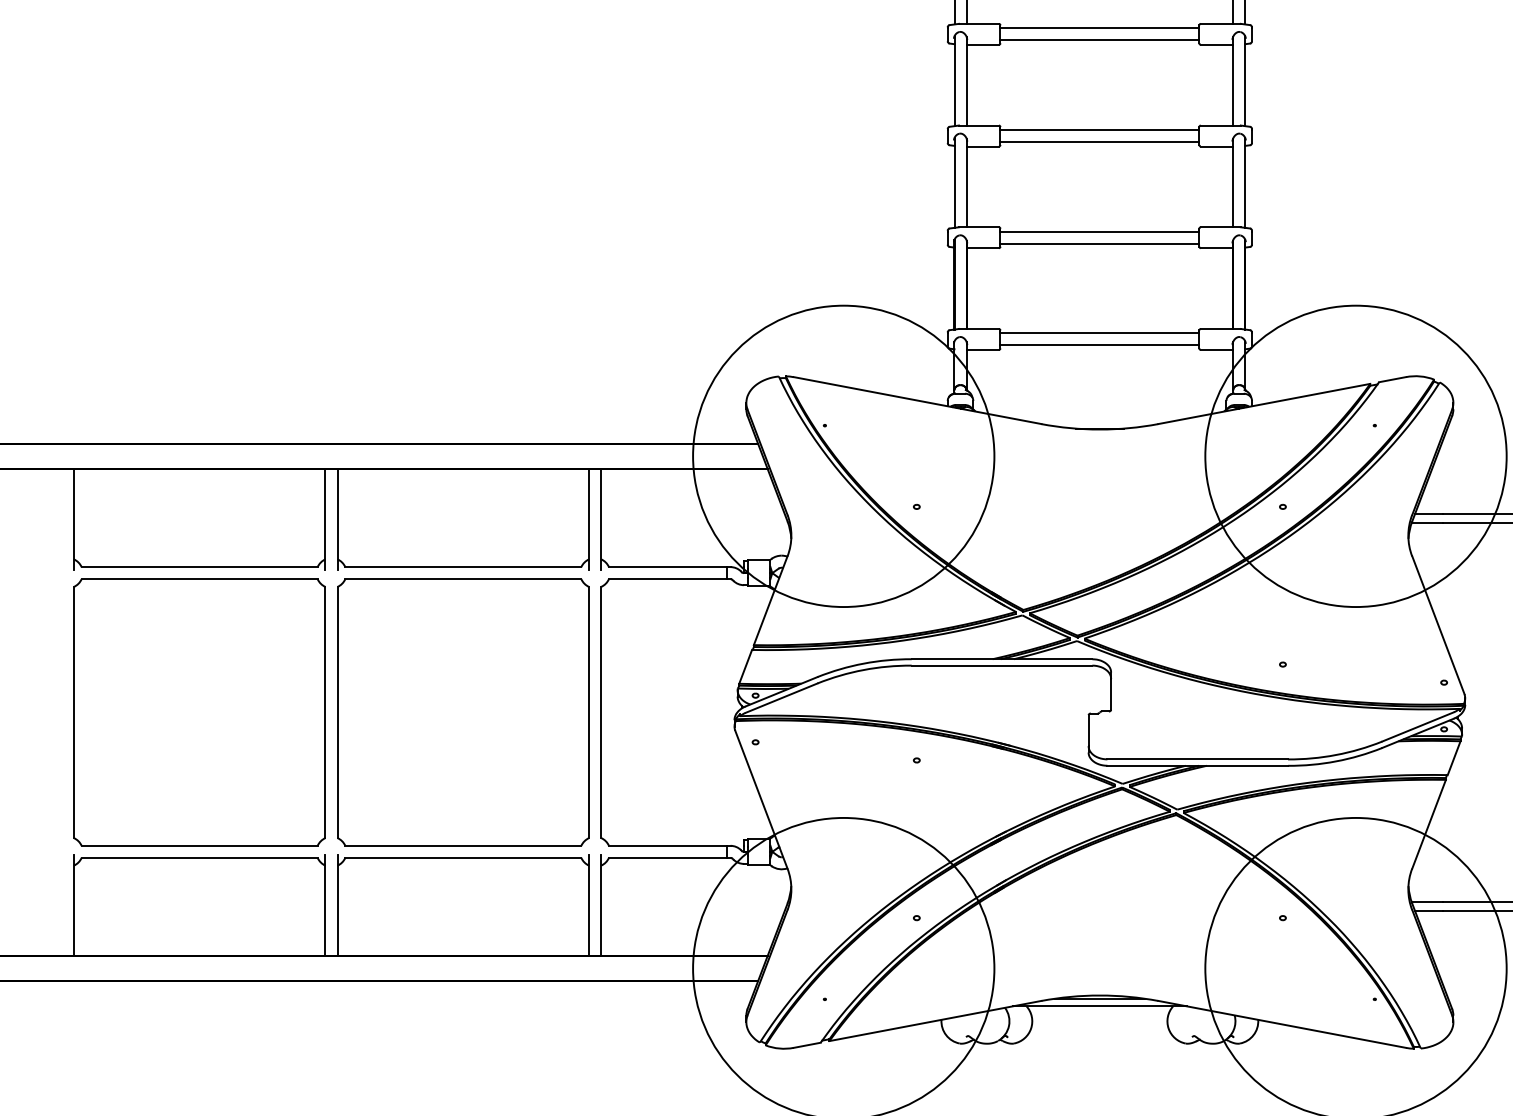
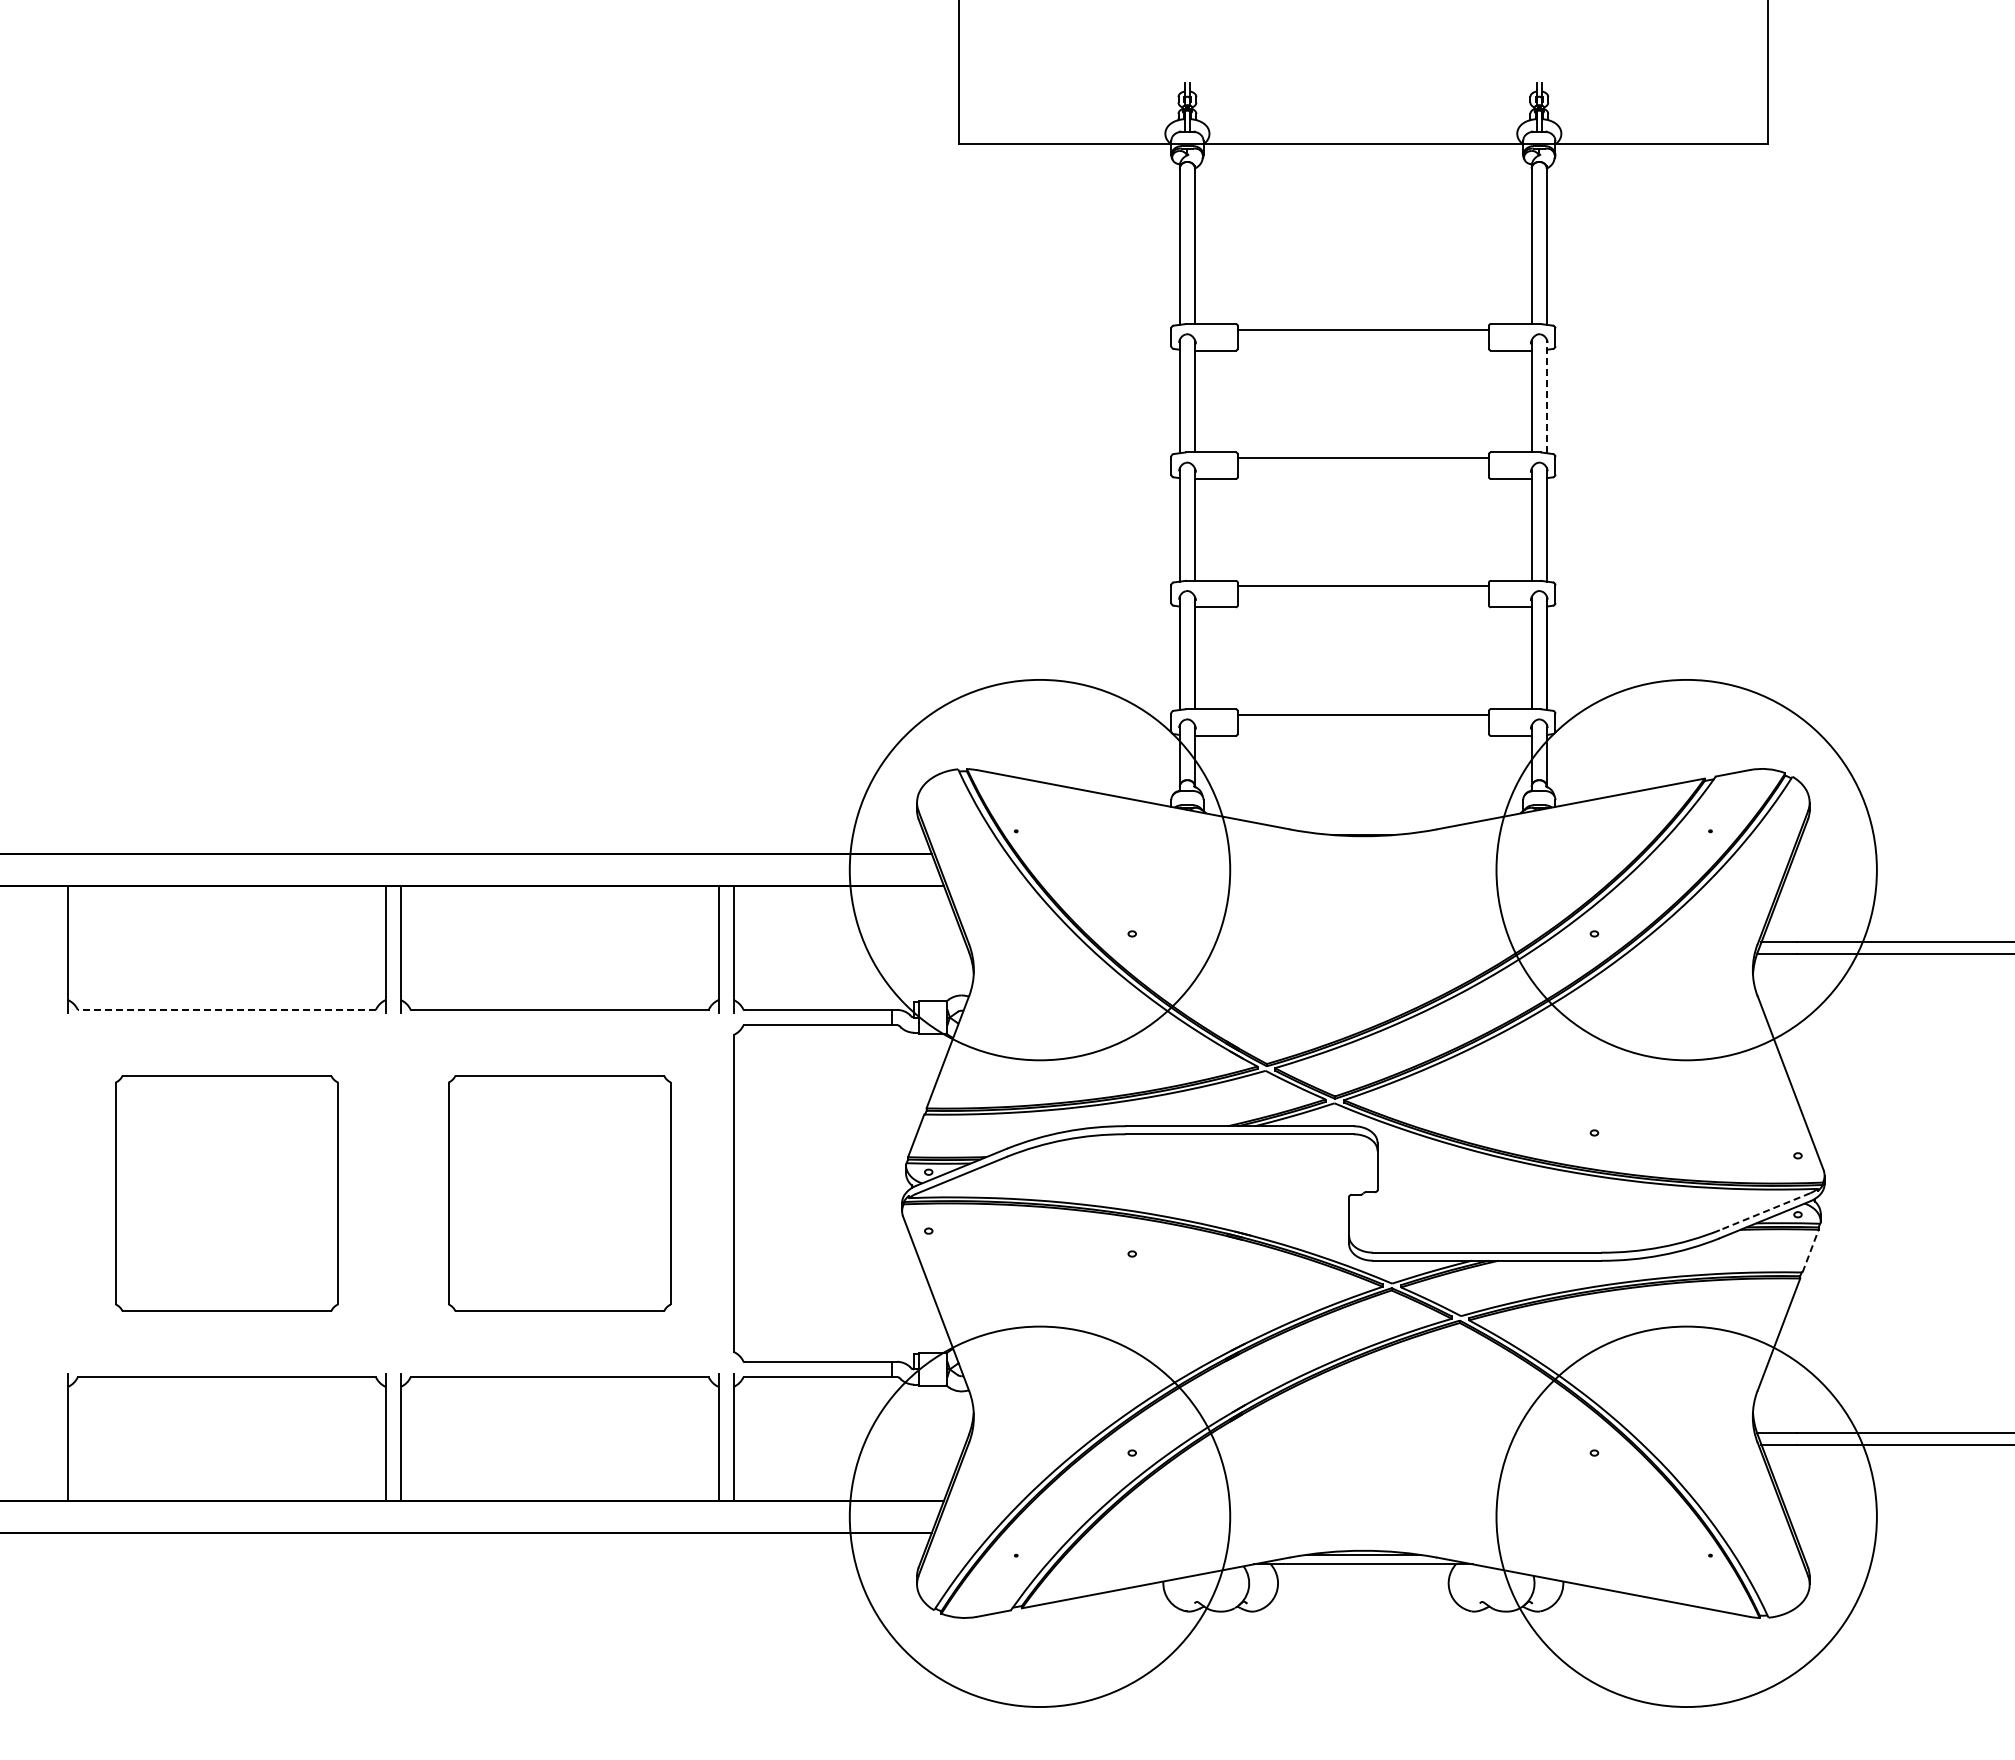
line: (1099, 40) -> (1362, 344), removed
line: (1244, 81) -> (1546, 396), solid -> dashed
line: (1099, 142) -> (1362, 473), removed
line: (1099, 243) -> (1362, 601), removed
line: (1099, 345) -> (1362, 730), removed
line: (199, 566) -> (226, 1009), solid -> dashed
part: (199, 712) -> (226, 1193), size x0.7
part: (463, 712) -> (559, 1193), size x0.7
line: (1418, 726) -> (1765, 1211), solid -> dashed
line: (1454, 758) -> (1810, 1251), solid -> dashed

